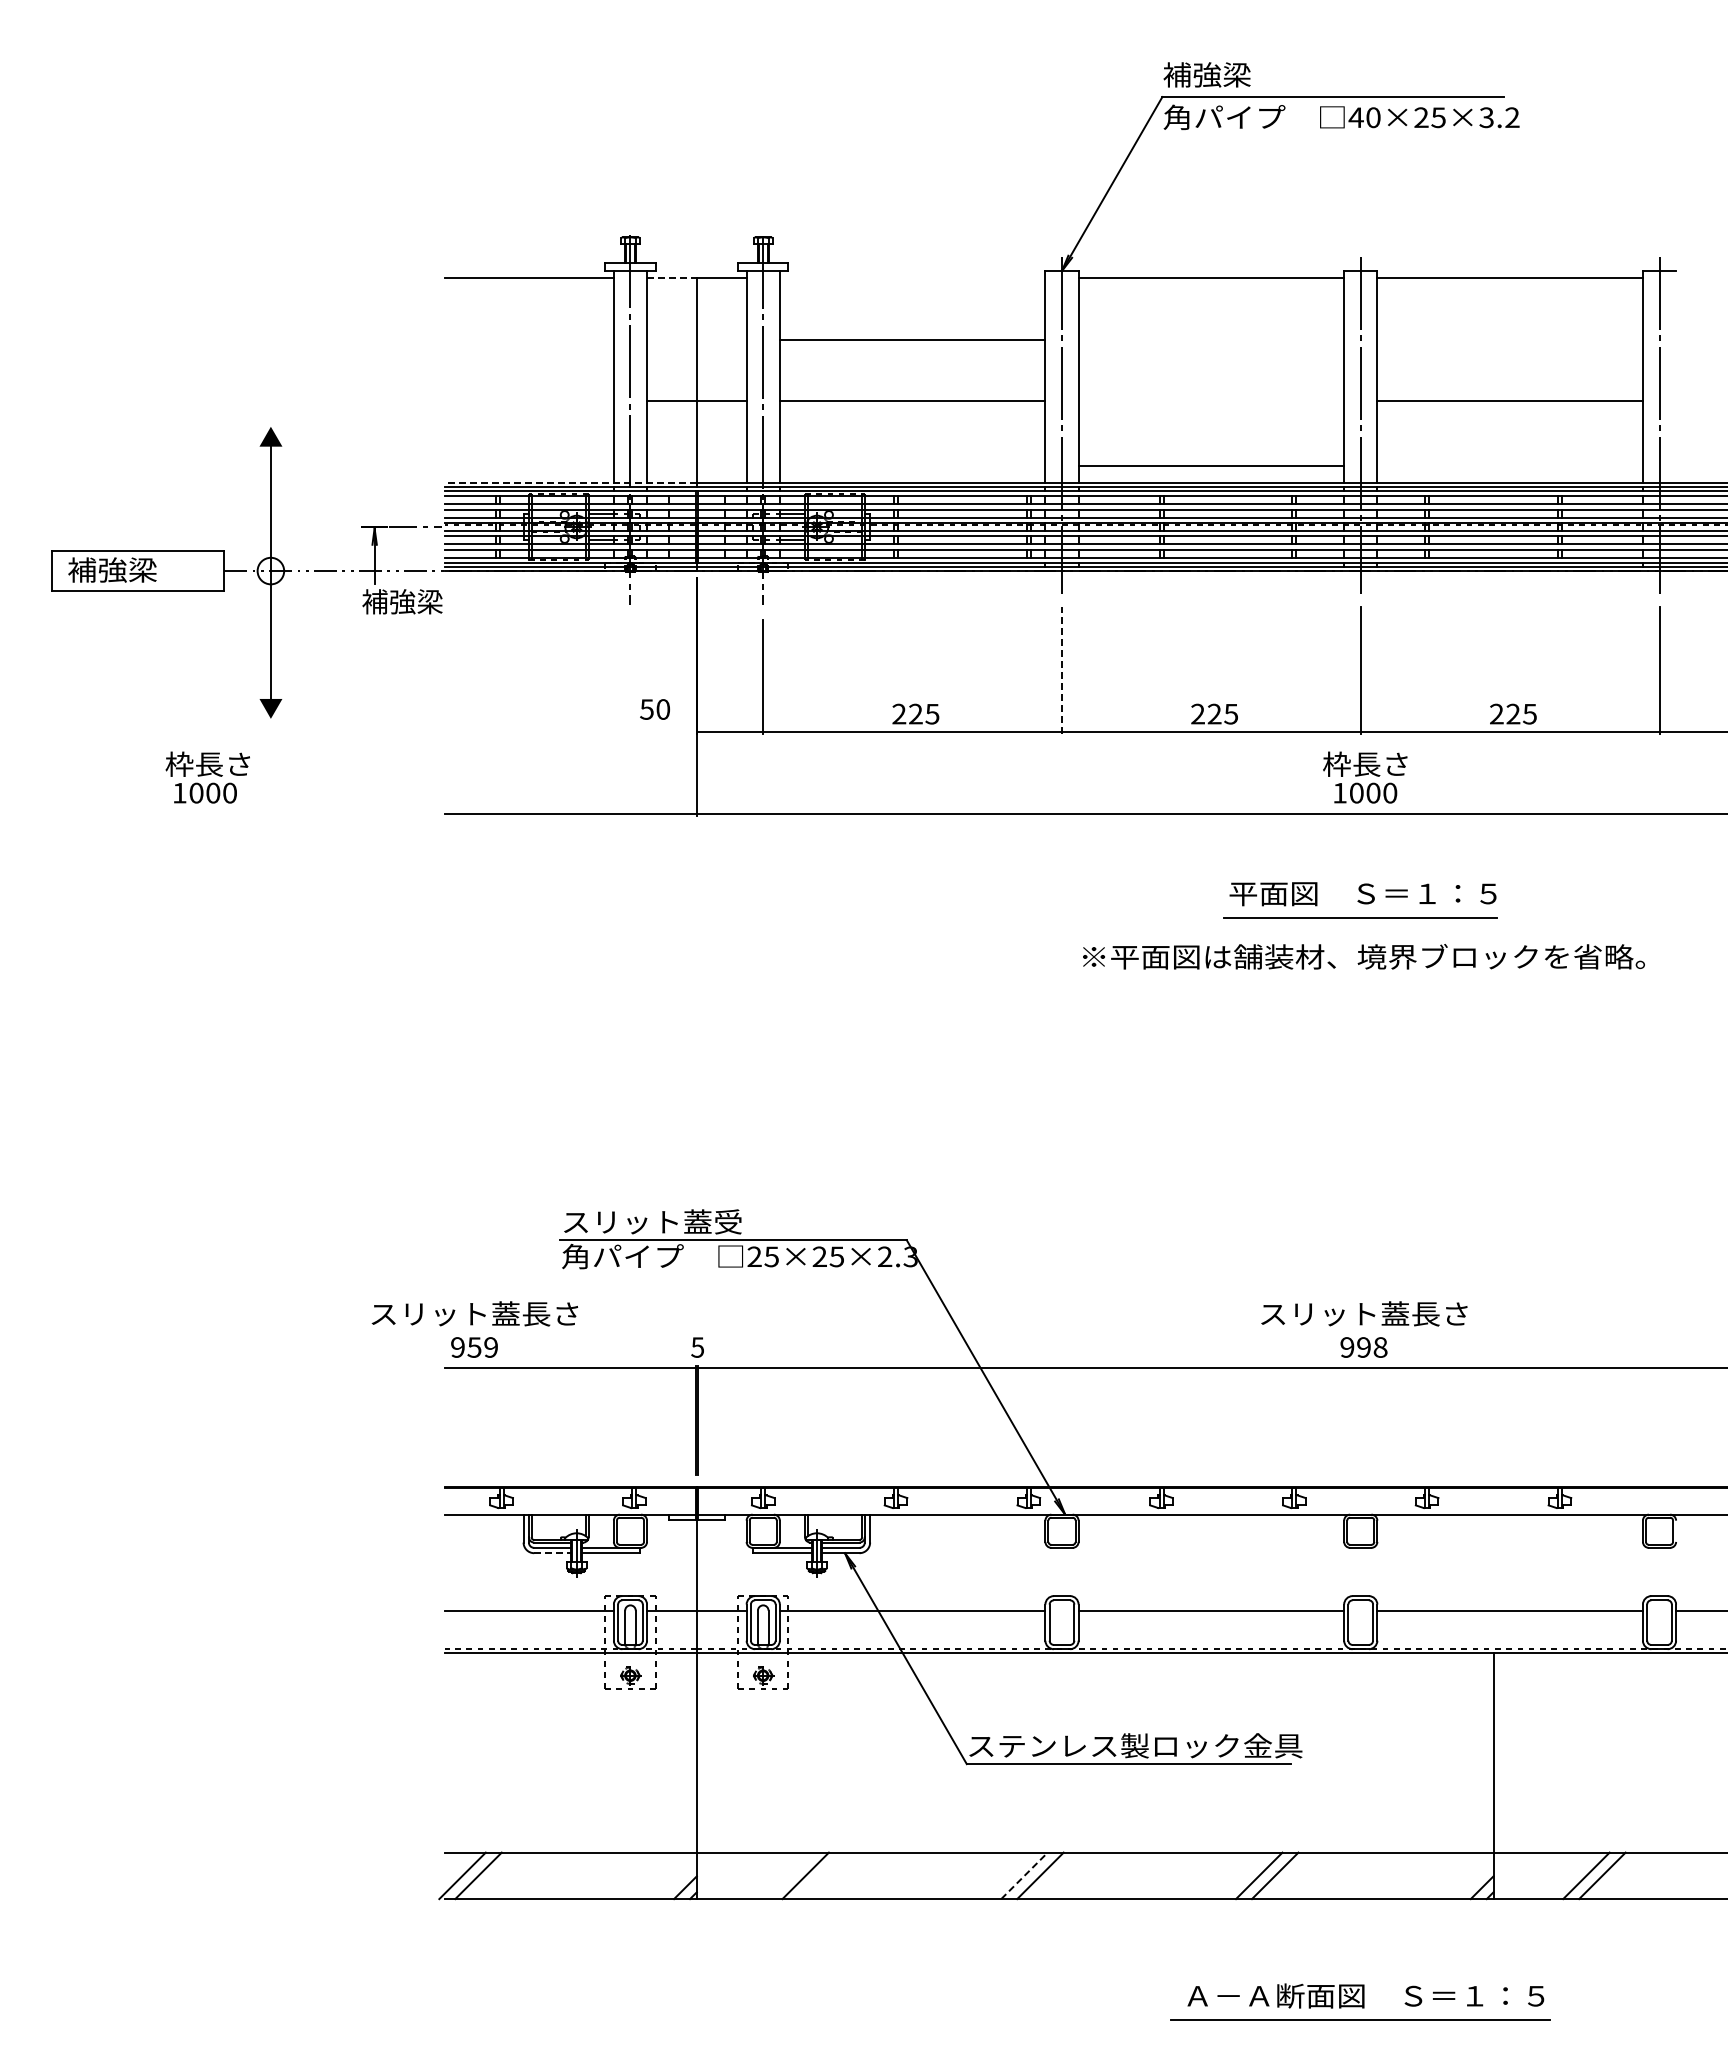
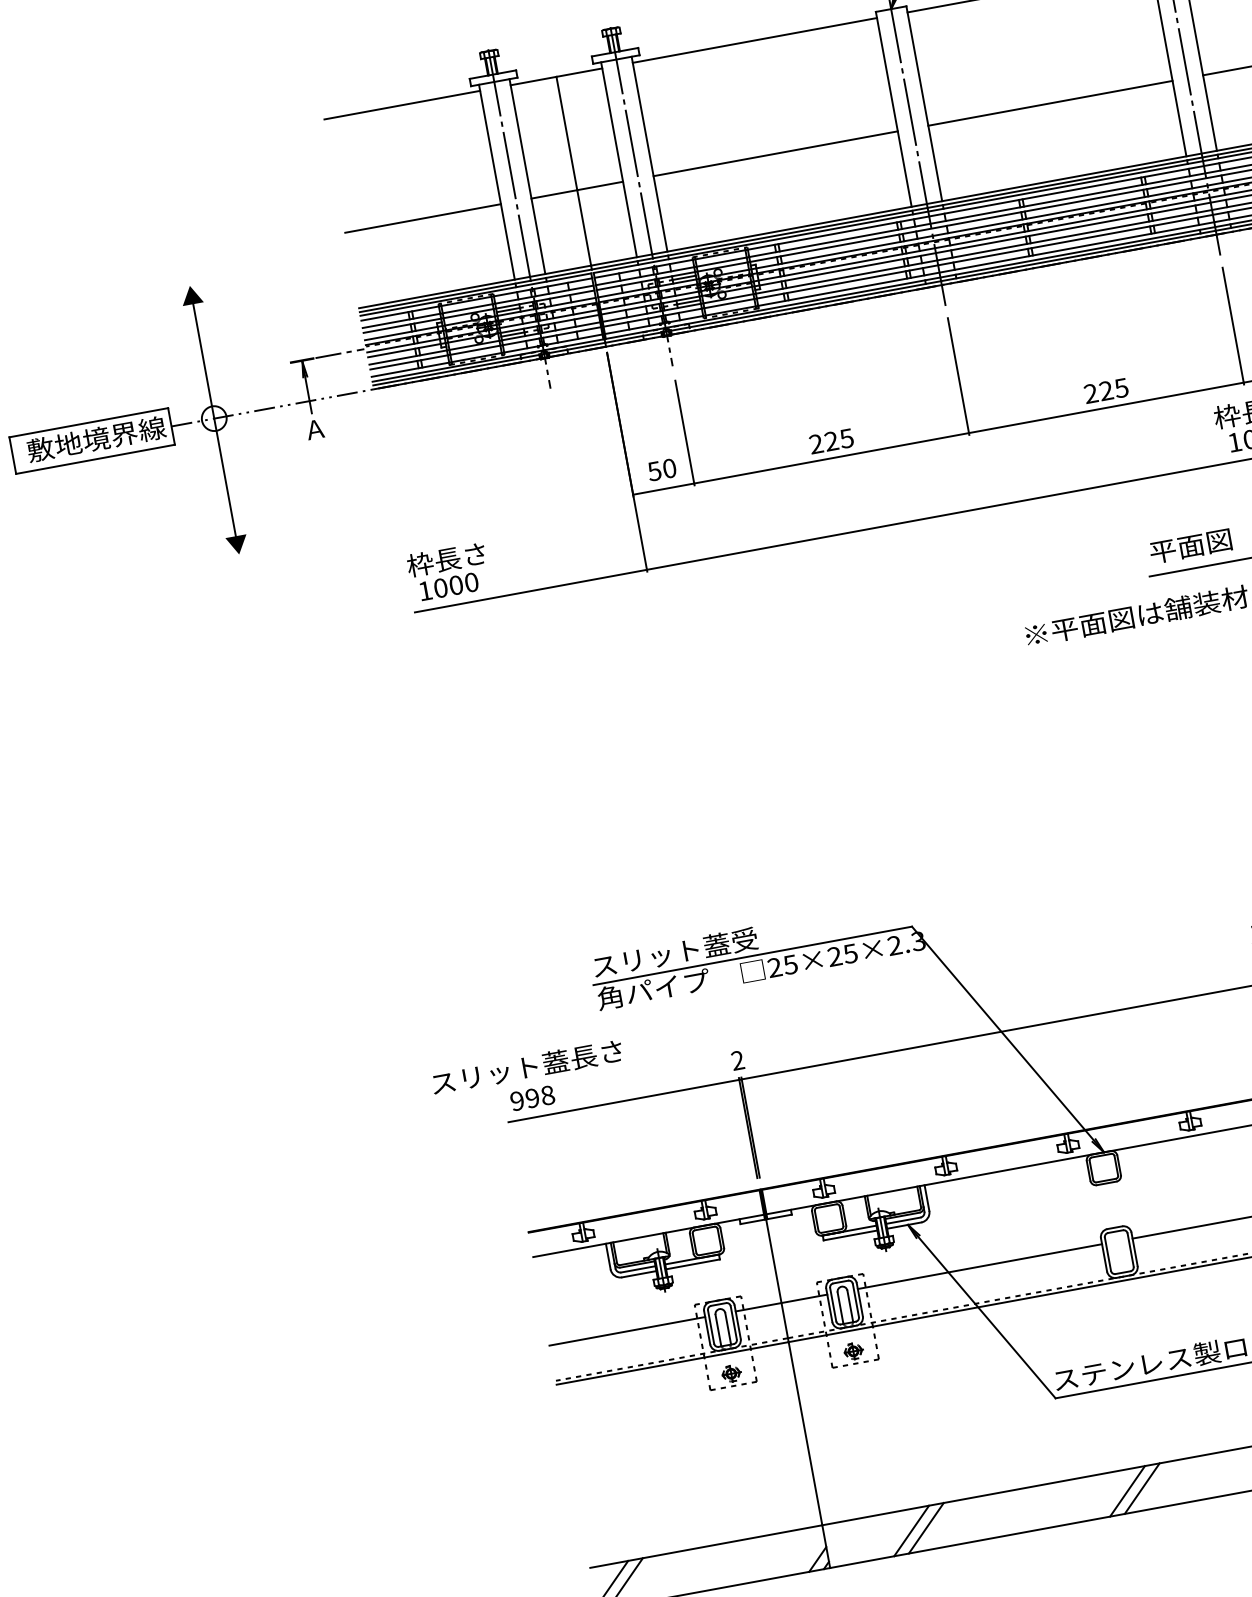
line: (671, 277) -> (533, 81), dashed -> solid
line: (912, 339) -> (754, 40), moved
line: (528, 400) -> (422, 218), added
line: (1211, 465) -> (1050, 102), moved
line: (570, 482) -> (474, 286), dashed -> solid
text: (142, 569) -> (95, 438), 補強梁 -> 敷地境界線
text: (402, 601) -> (340, 424), 補強梁 -> Ａ
line: (1062, 670) -> (959, 376), dashed -> solid
text: (654, 709) -> (661, 470), moved
text: (207, 777) -> (448, 571), moved
text: (482, 1347) -> (539, 1096), 959 -> 998
text: (697, 1347) -> (737, 1060), 5 -> 2
line: (552, 1553) -> (639, 1274), dashed -> solid
line: (789, 1875) -> (911, 1530), added
line: (1024, 1875) -> (1127, 1491), dashed -> solid

